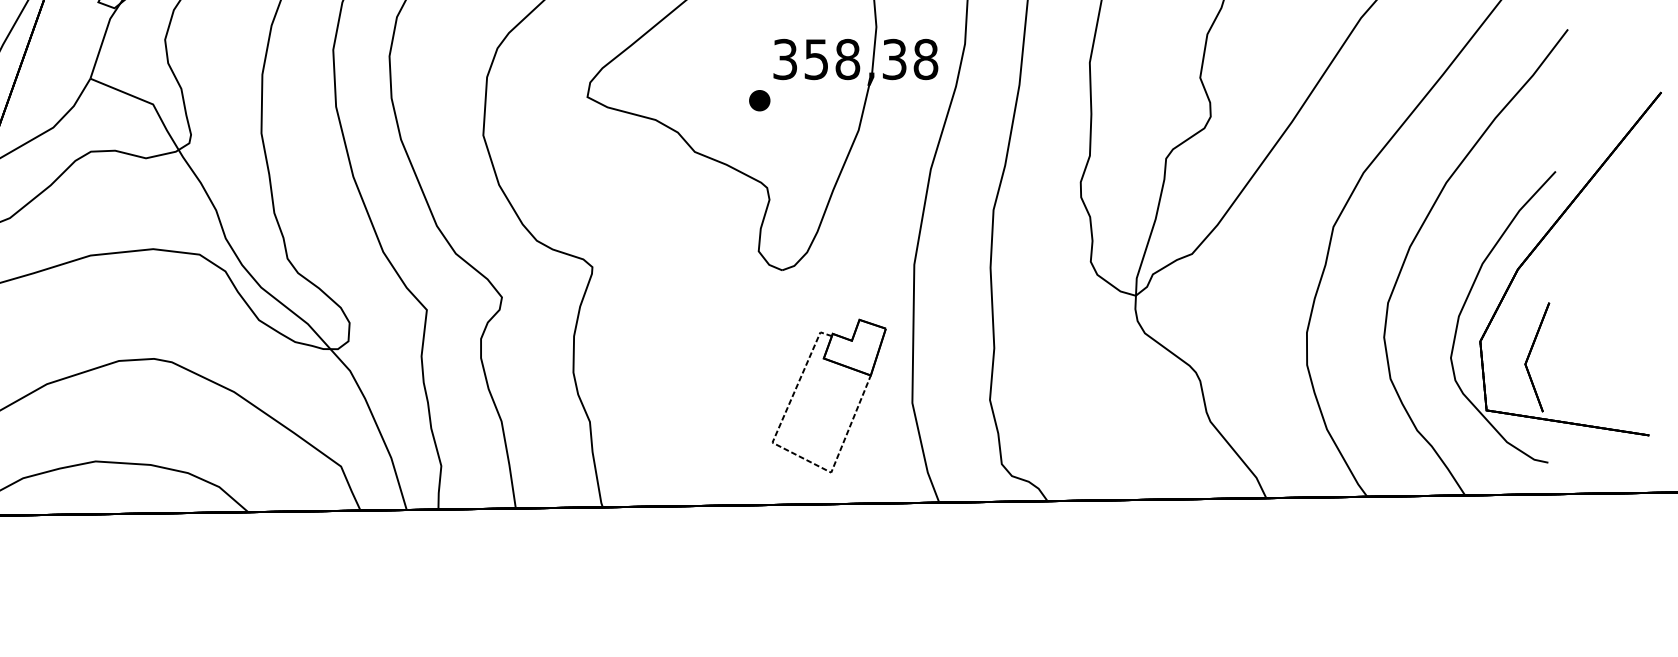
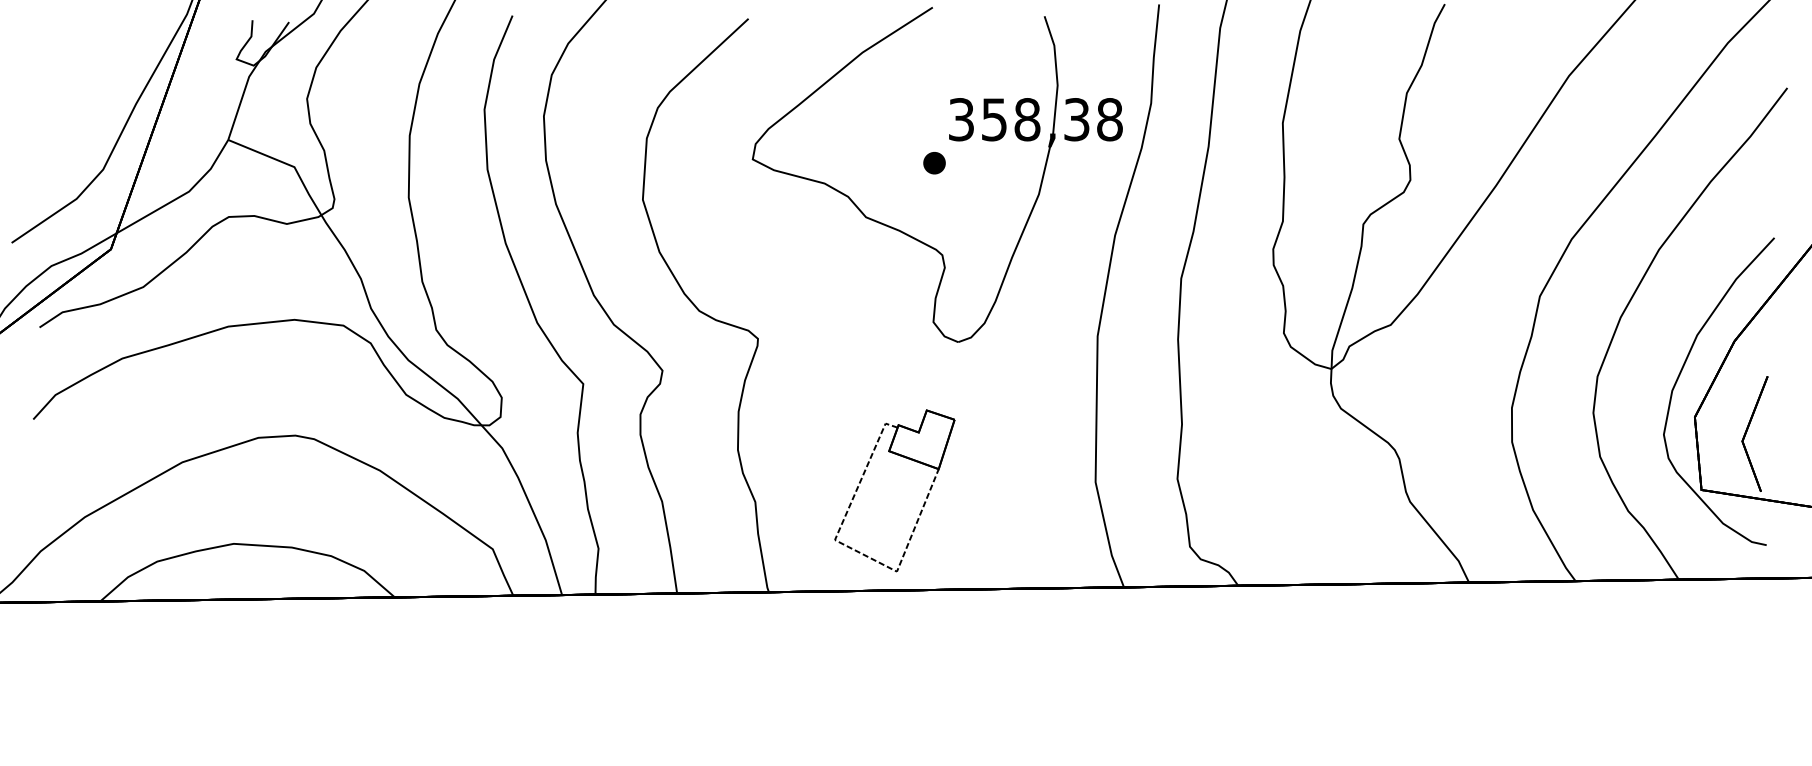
part: (856, 408) -> (923, 503), moved

